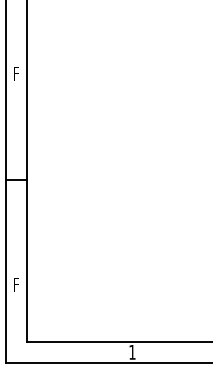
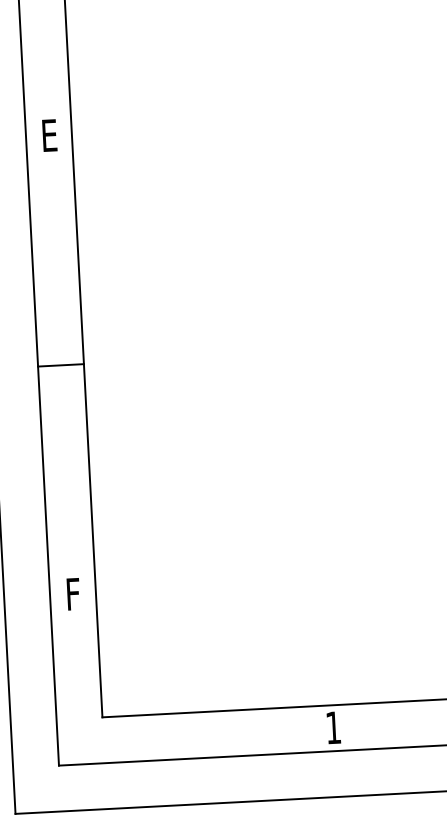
text: (16, 73) -> (49, 134), F -> E

